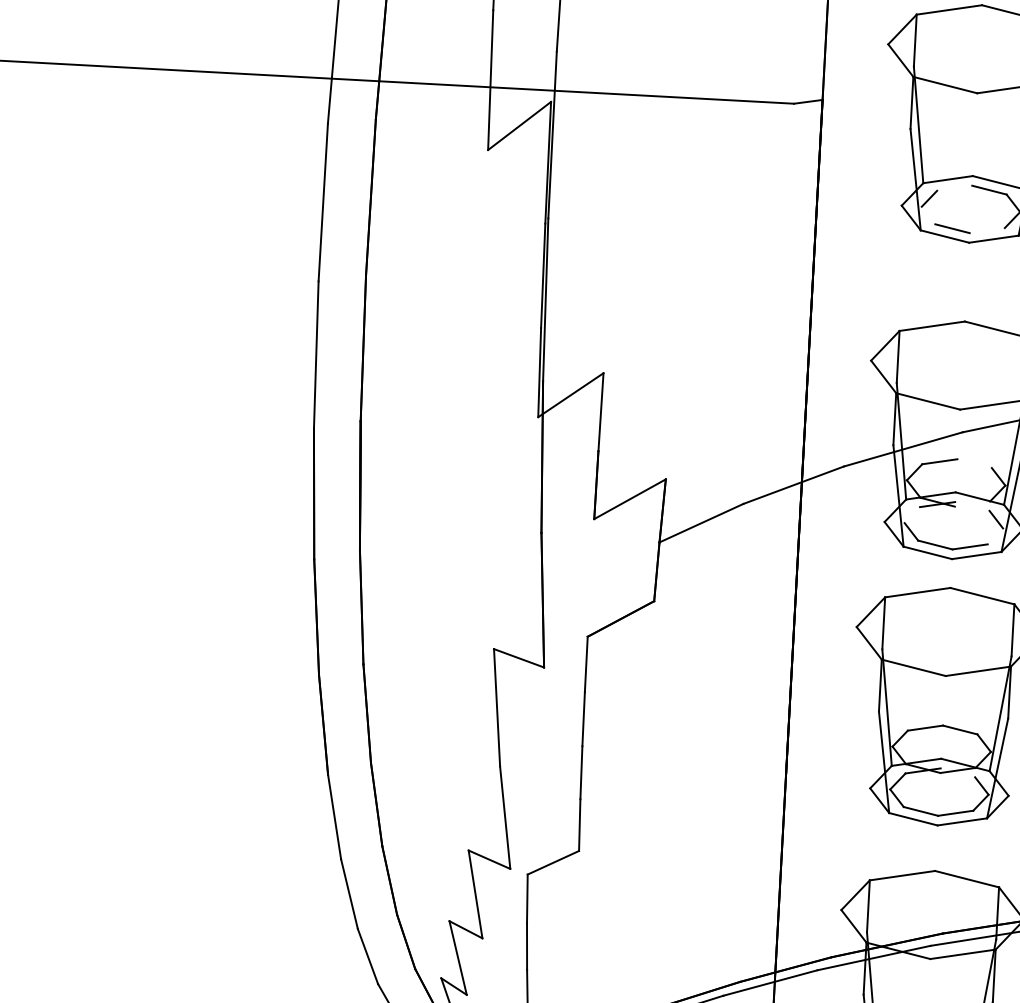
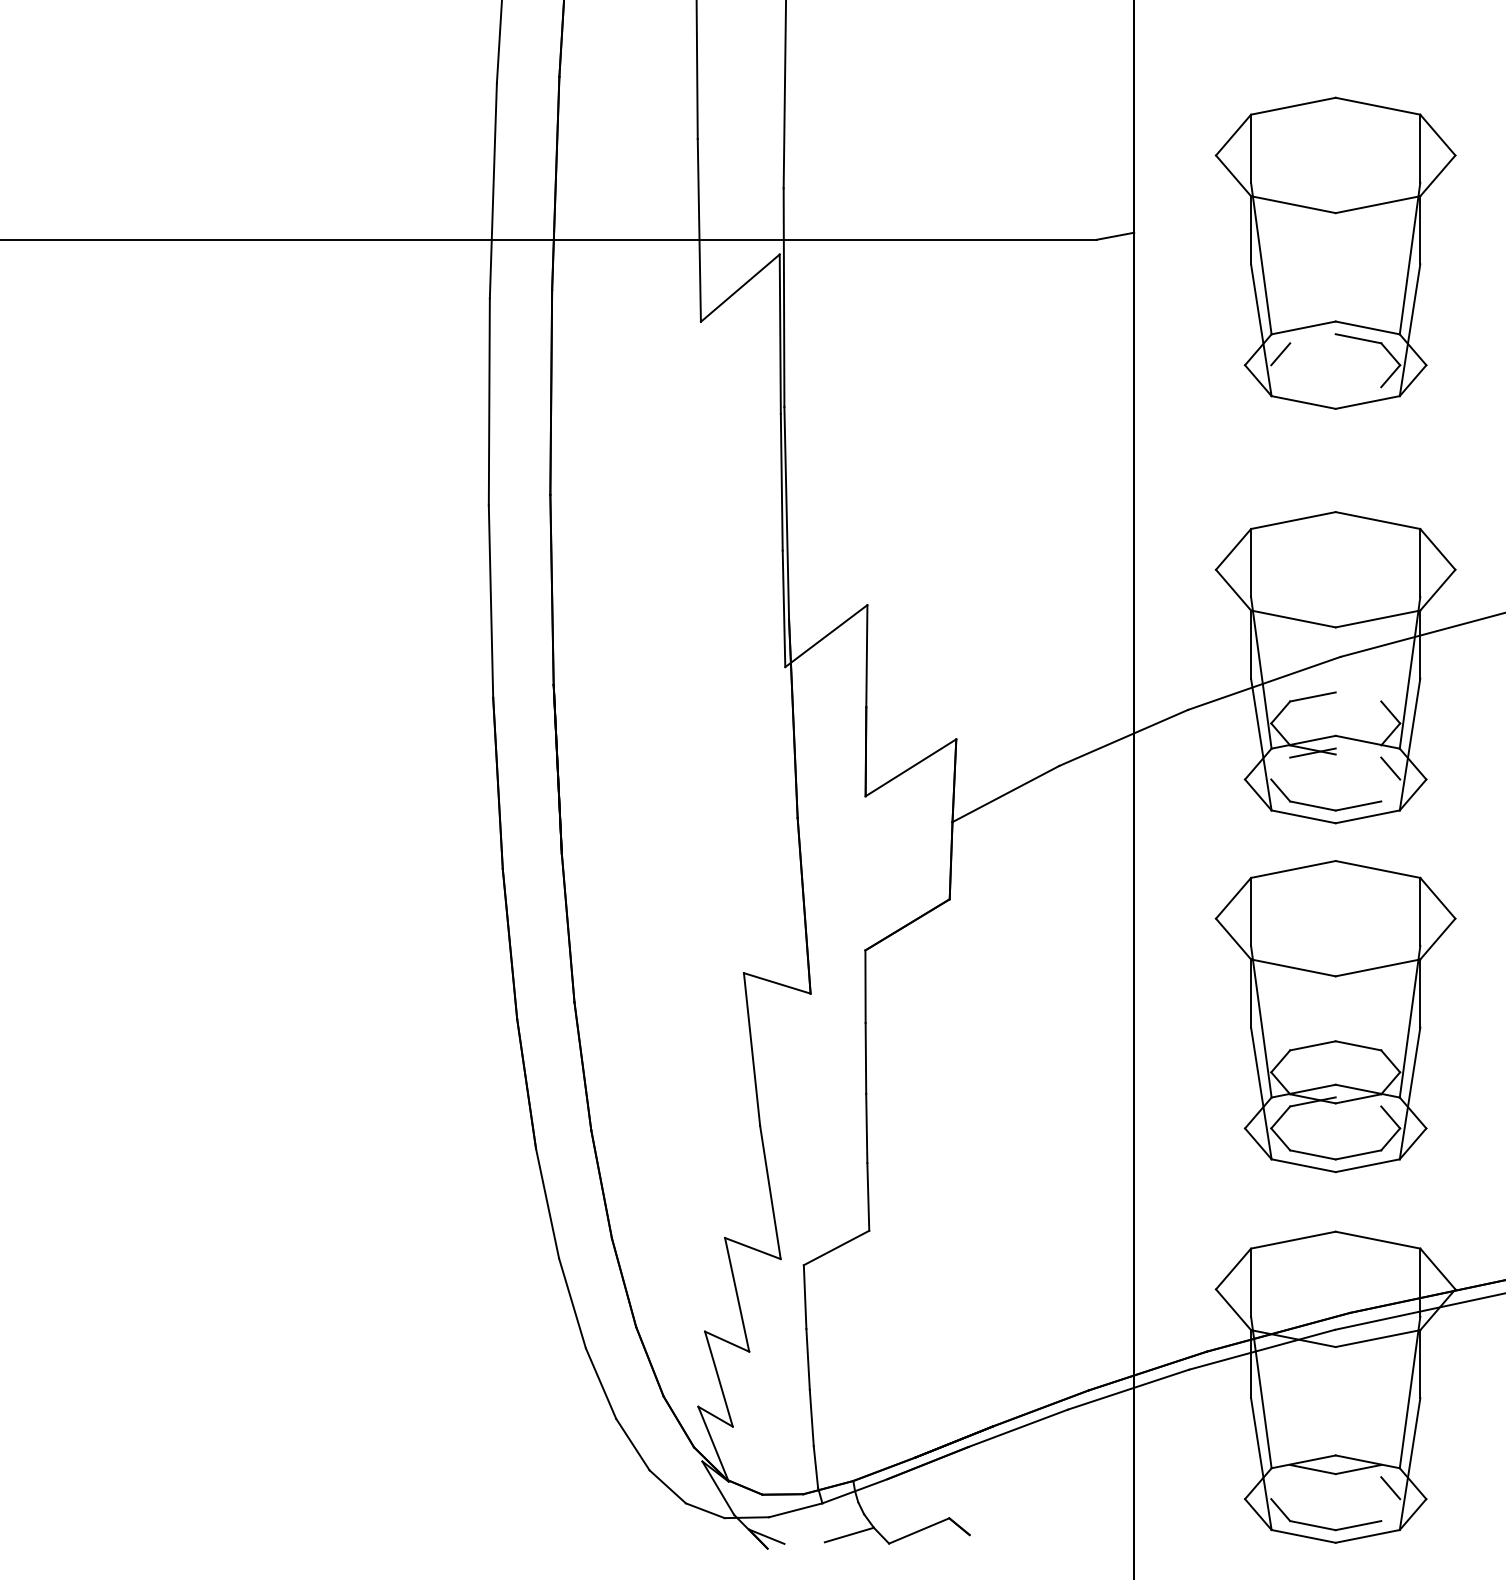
line: (952, 228) -> (1312, 391), removed

